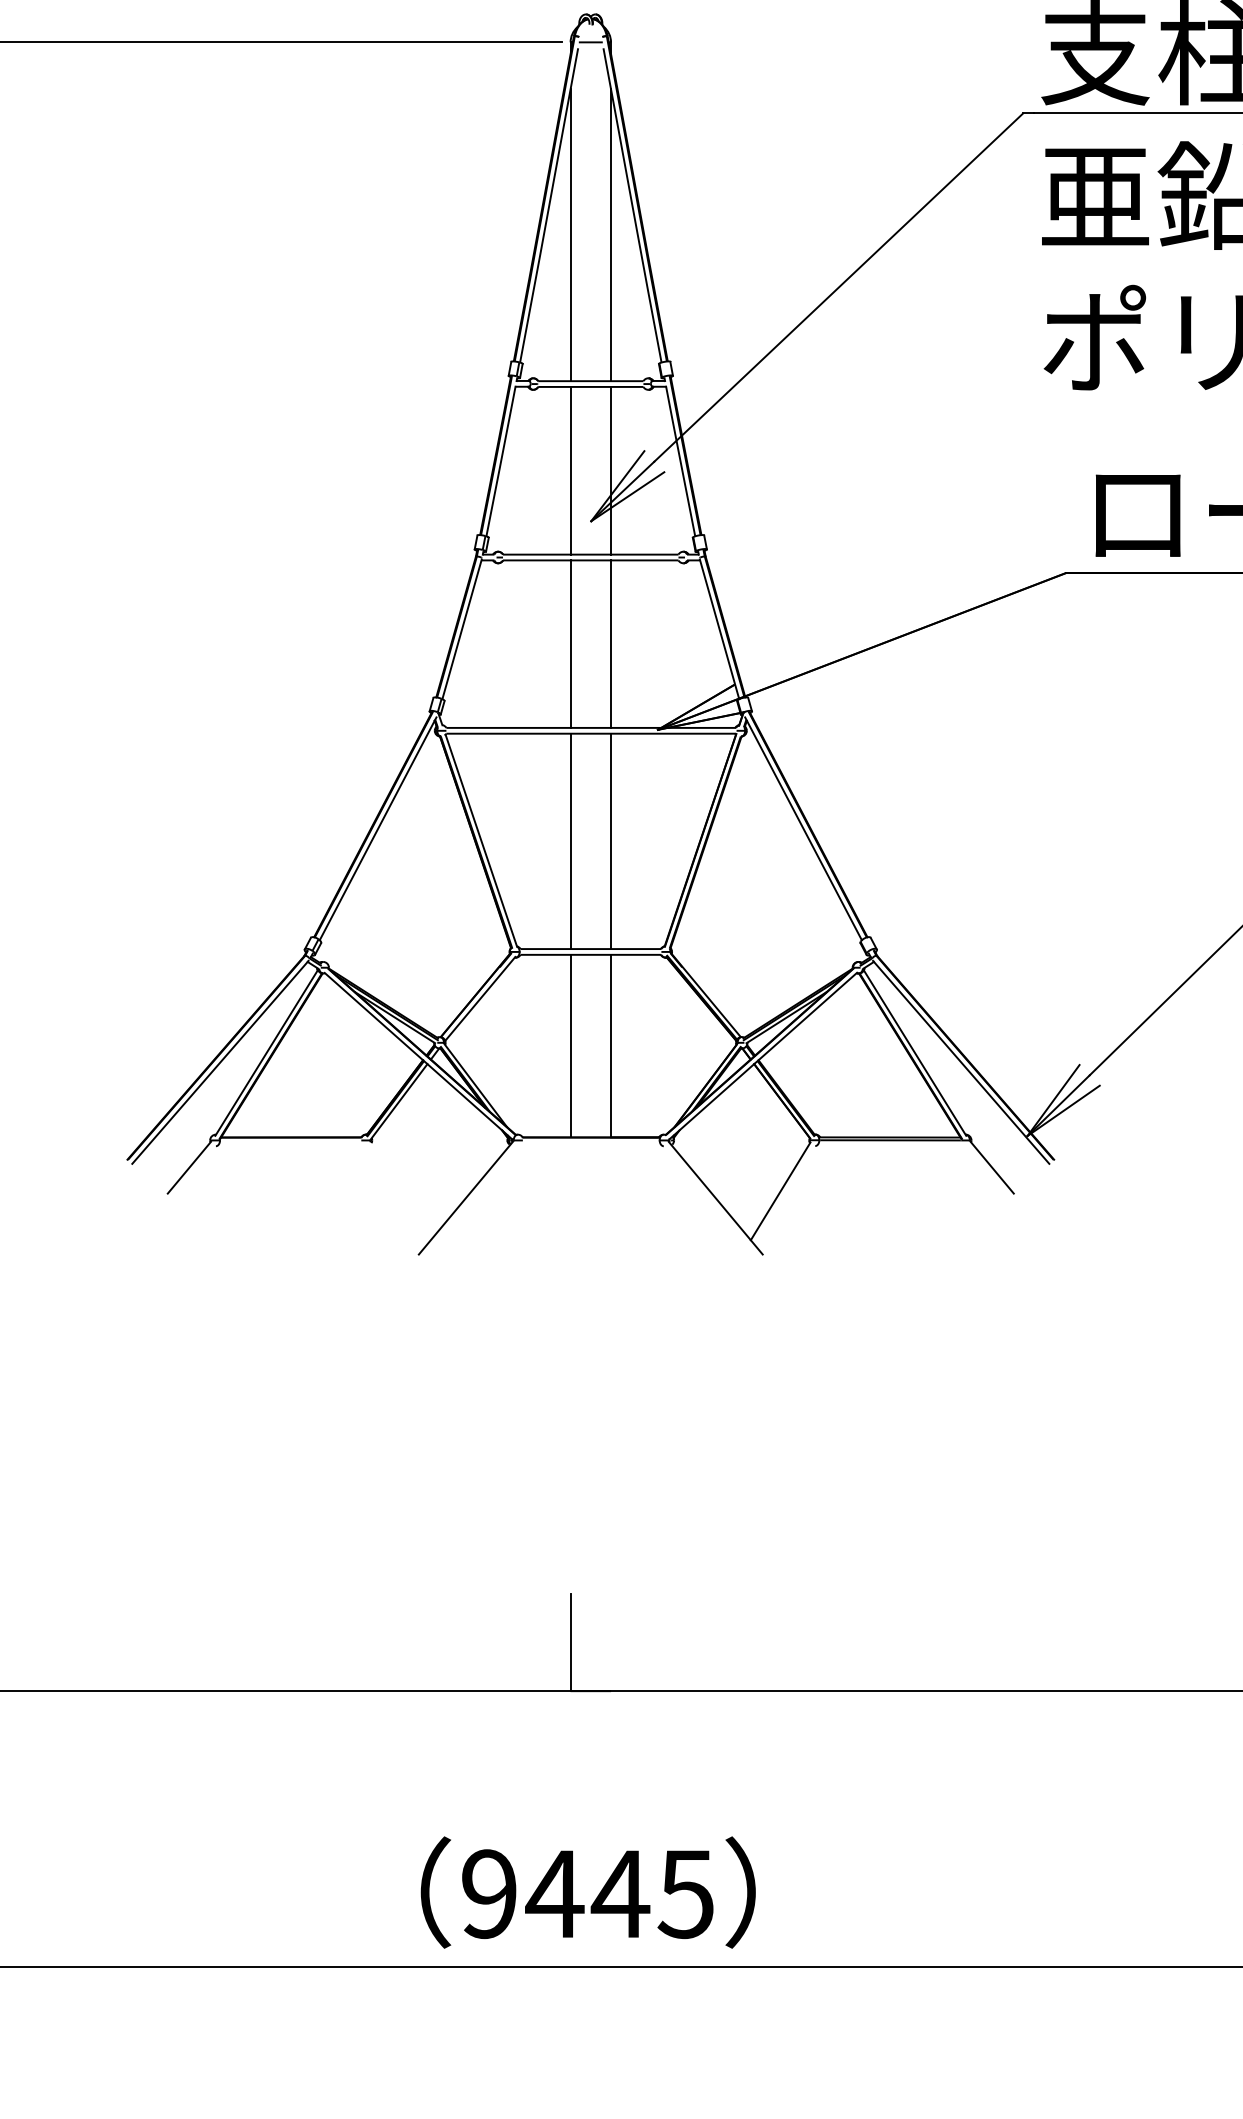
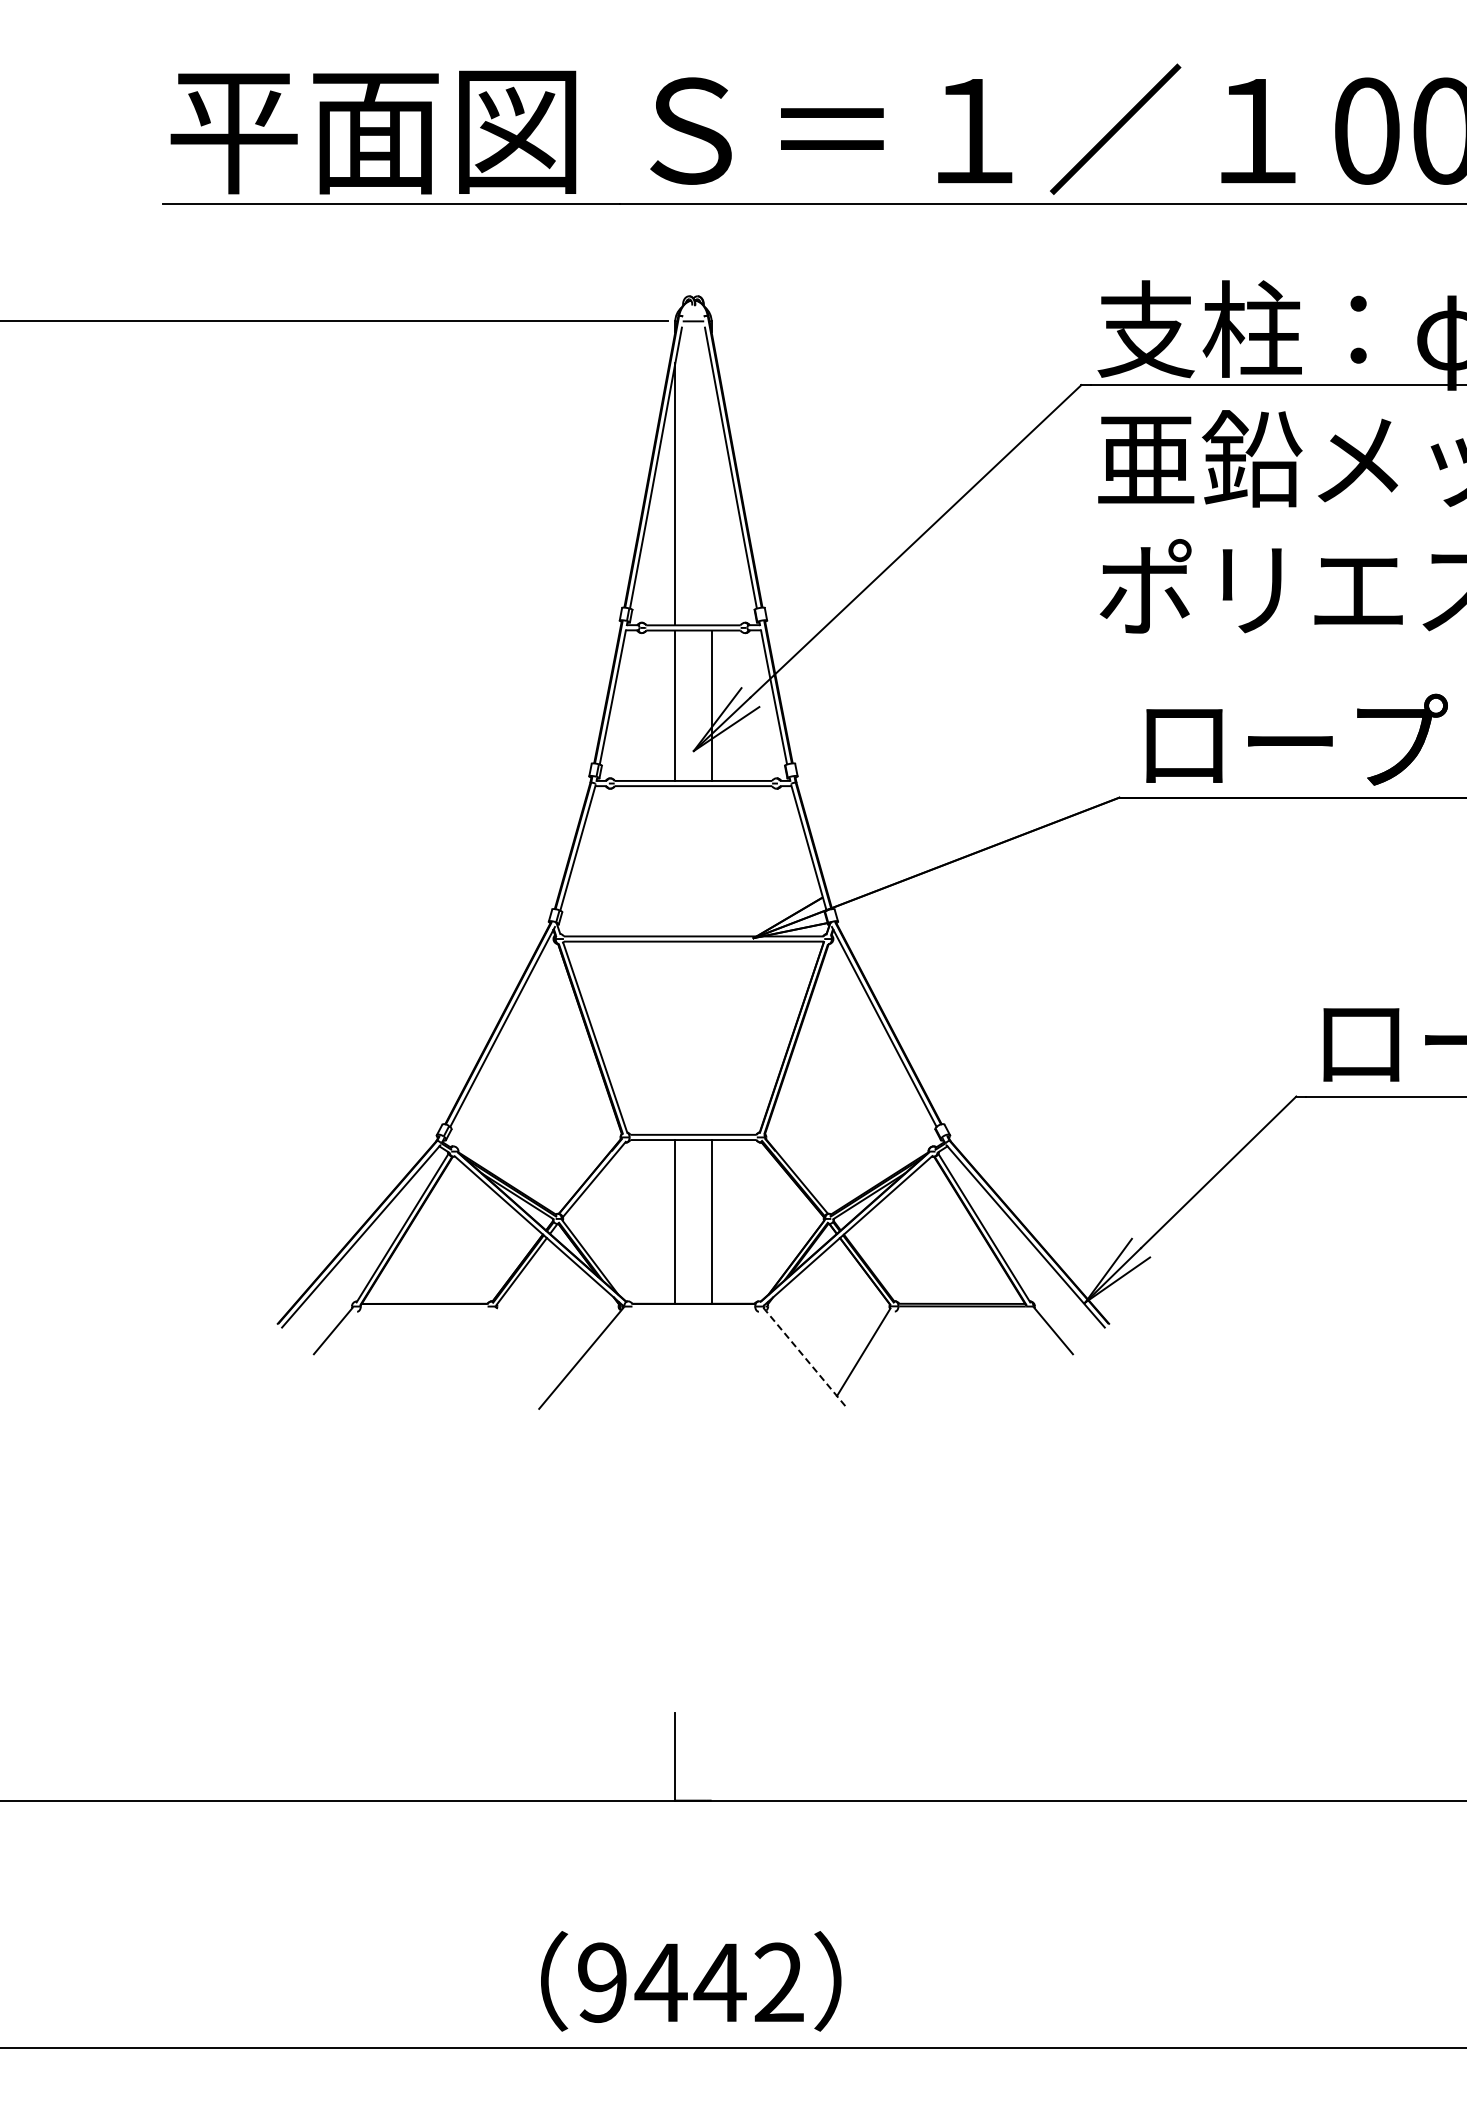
line: (610, 235) -> (711, 494), removed
line: (570, 644) -> (675, 861), removed
line: (610, 644) -> (711, 861), removed
line: (570, 840) -> (675, 1037), removed
line: (610, 840) -> (711, 1037), removed
line: (715, 1198) -> (805, 1358), solid -> dashed
text: (685, 1893) -> (778, 1982), 9445 -> 9442

